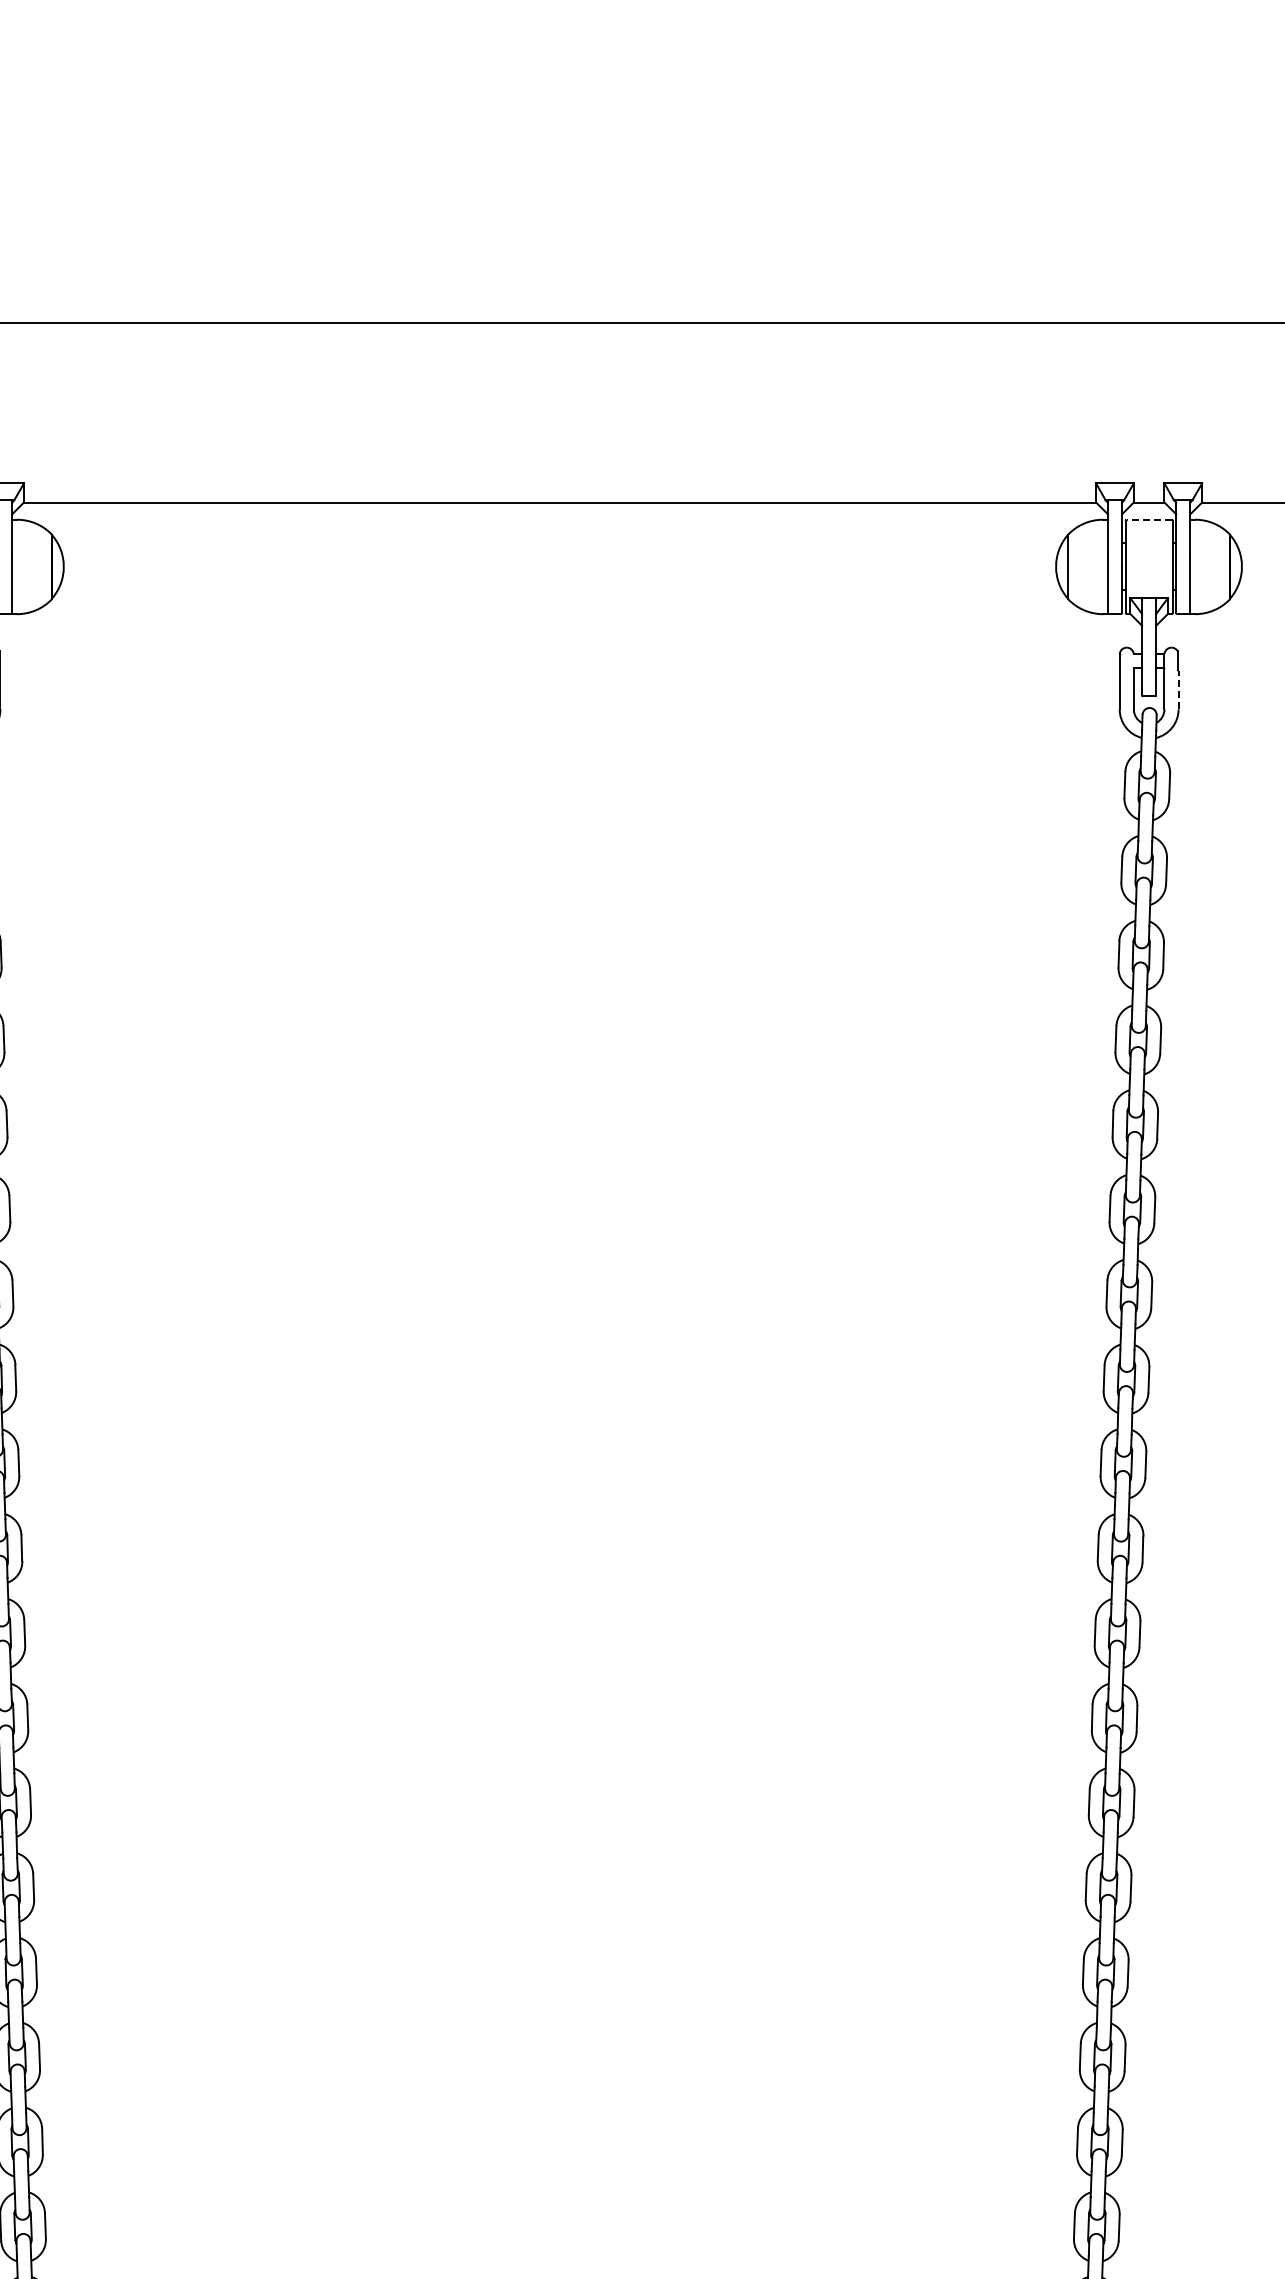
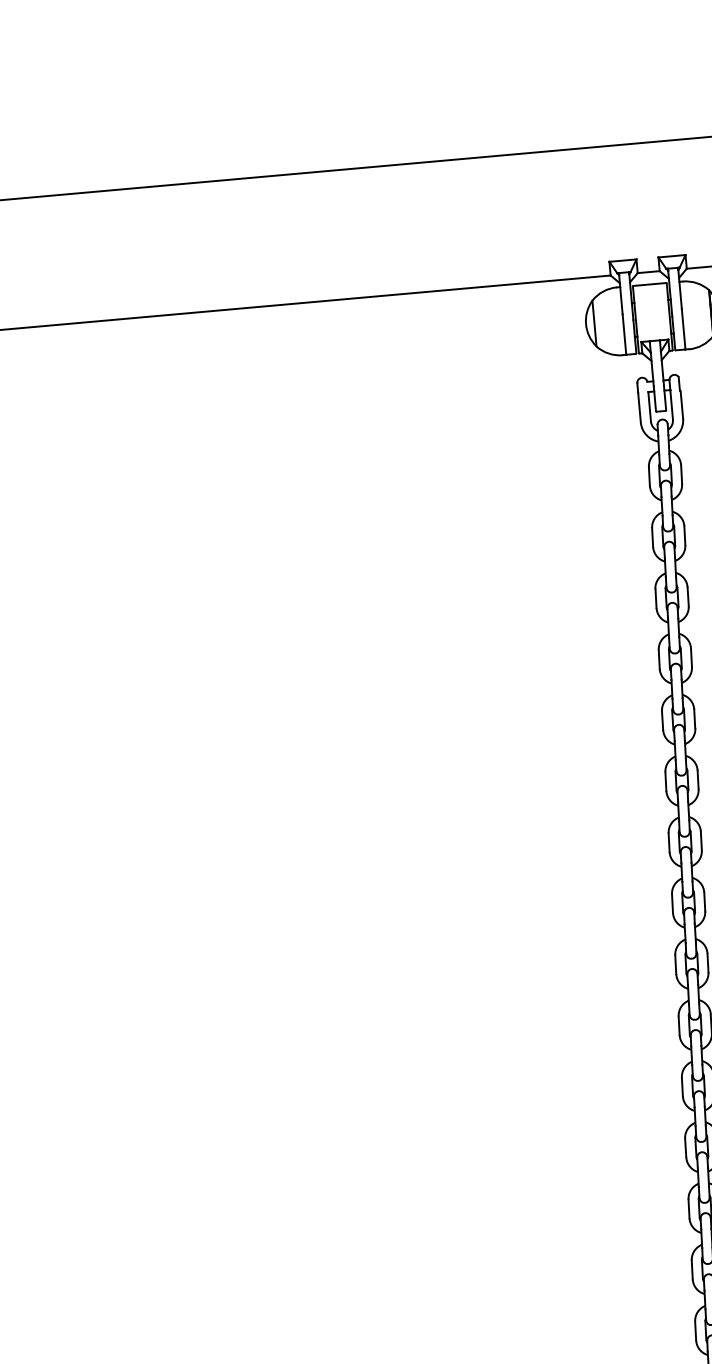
line: (1149, 519) -> (650, 284), dashed -> solid
line: (1178, 689) -> (681, 404), dashed -> solid

